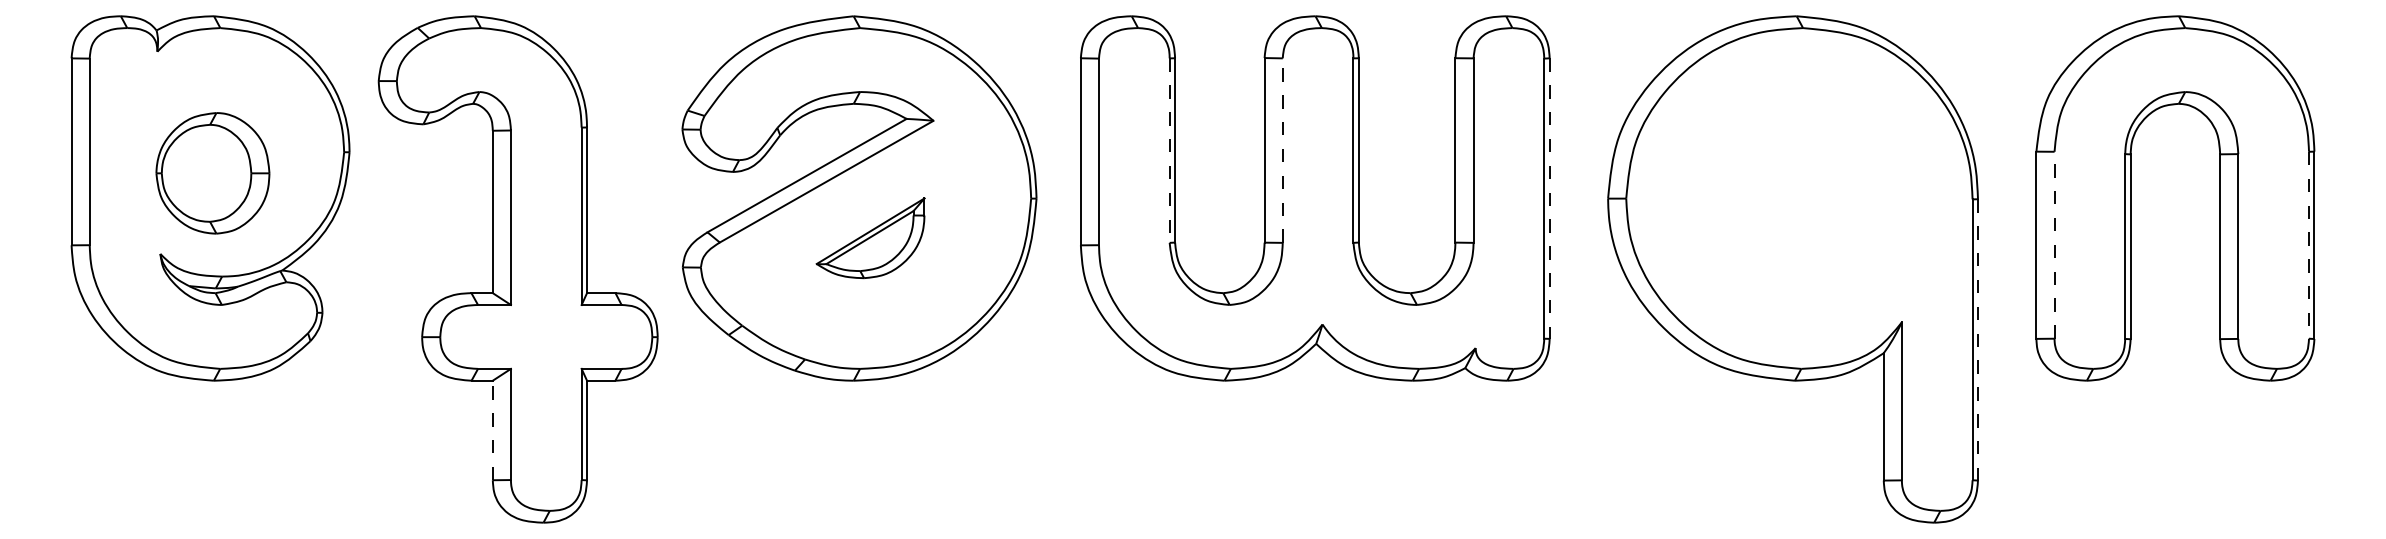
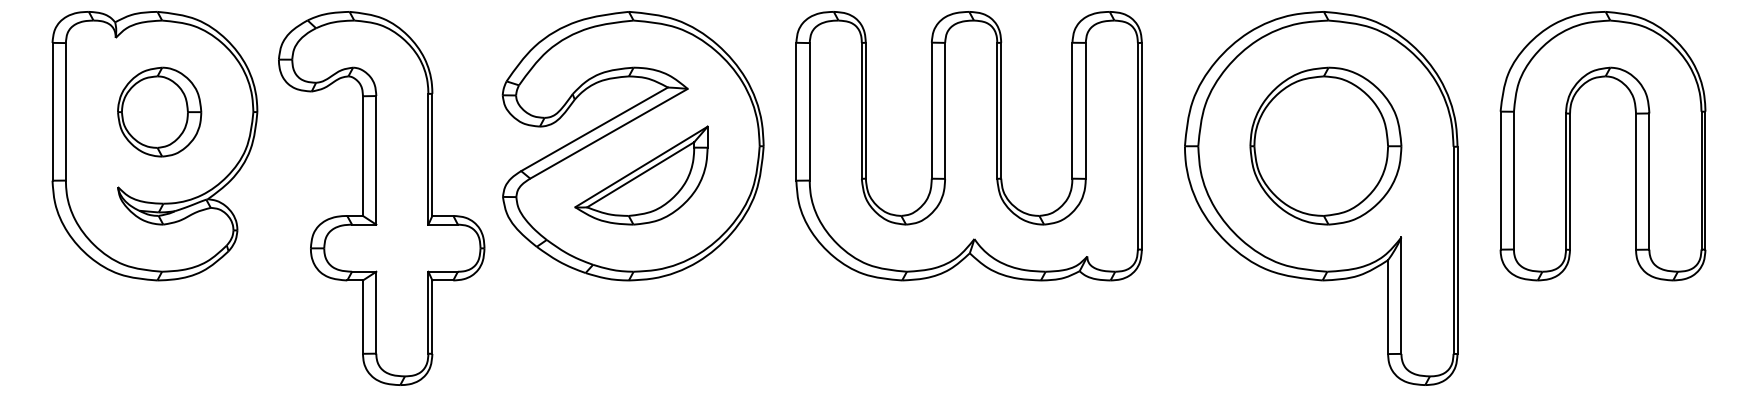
line: (1282, 150) -> (944, 110), dashed -> solid
line: (1169, 151) -> (861, 111), dashed -> solid
part: (212, 173) -> (159, 112), moved
part: (1799, 198) -> (1325, 146), added
line: (1549, 199) -> (1141, 146), dashed -> solid
part: (870, 237) -> (641, 174), size x1.67
line: (2054, 244) -> (1513, 180), dashed -> solid
line: (2309, 245) -> (1701, 180), dashed -> solid
line: (1977, 339) -> (1457, 250), dashed -> solid
line: (492, 430) -> (362, 317), dashed -> solid

